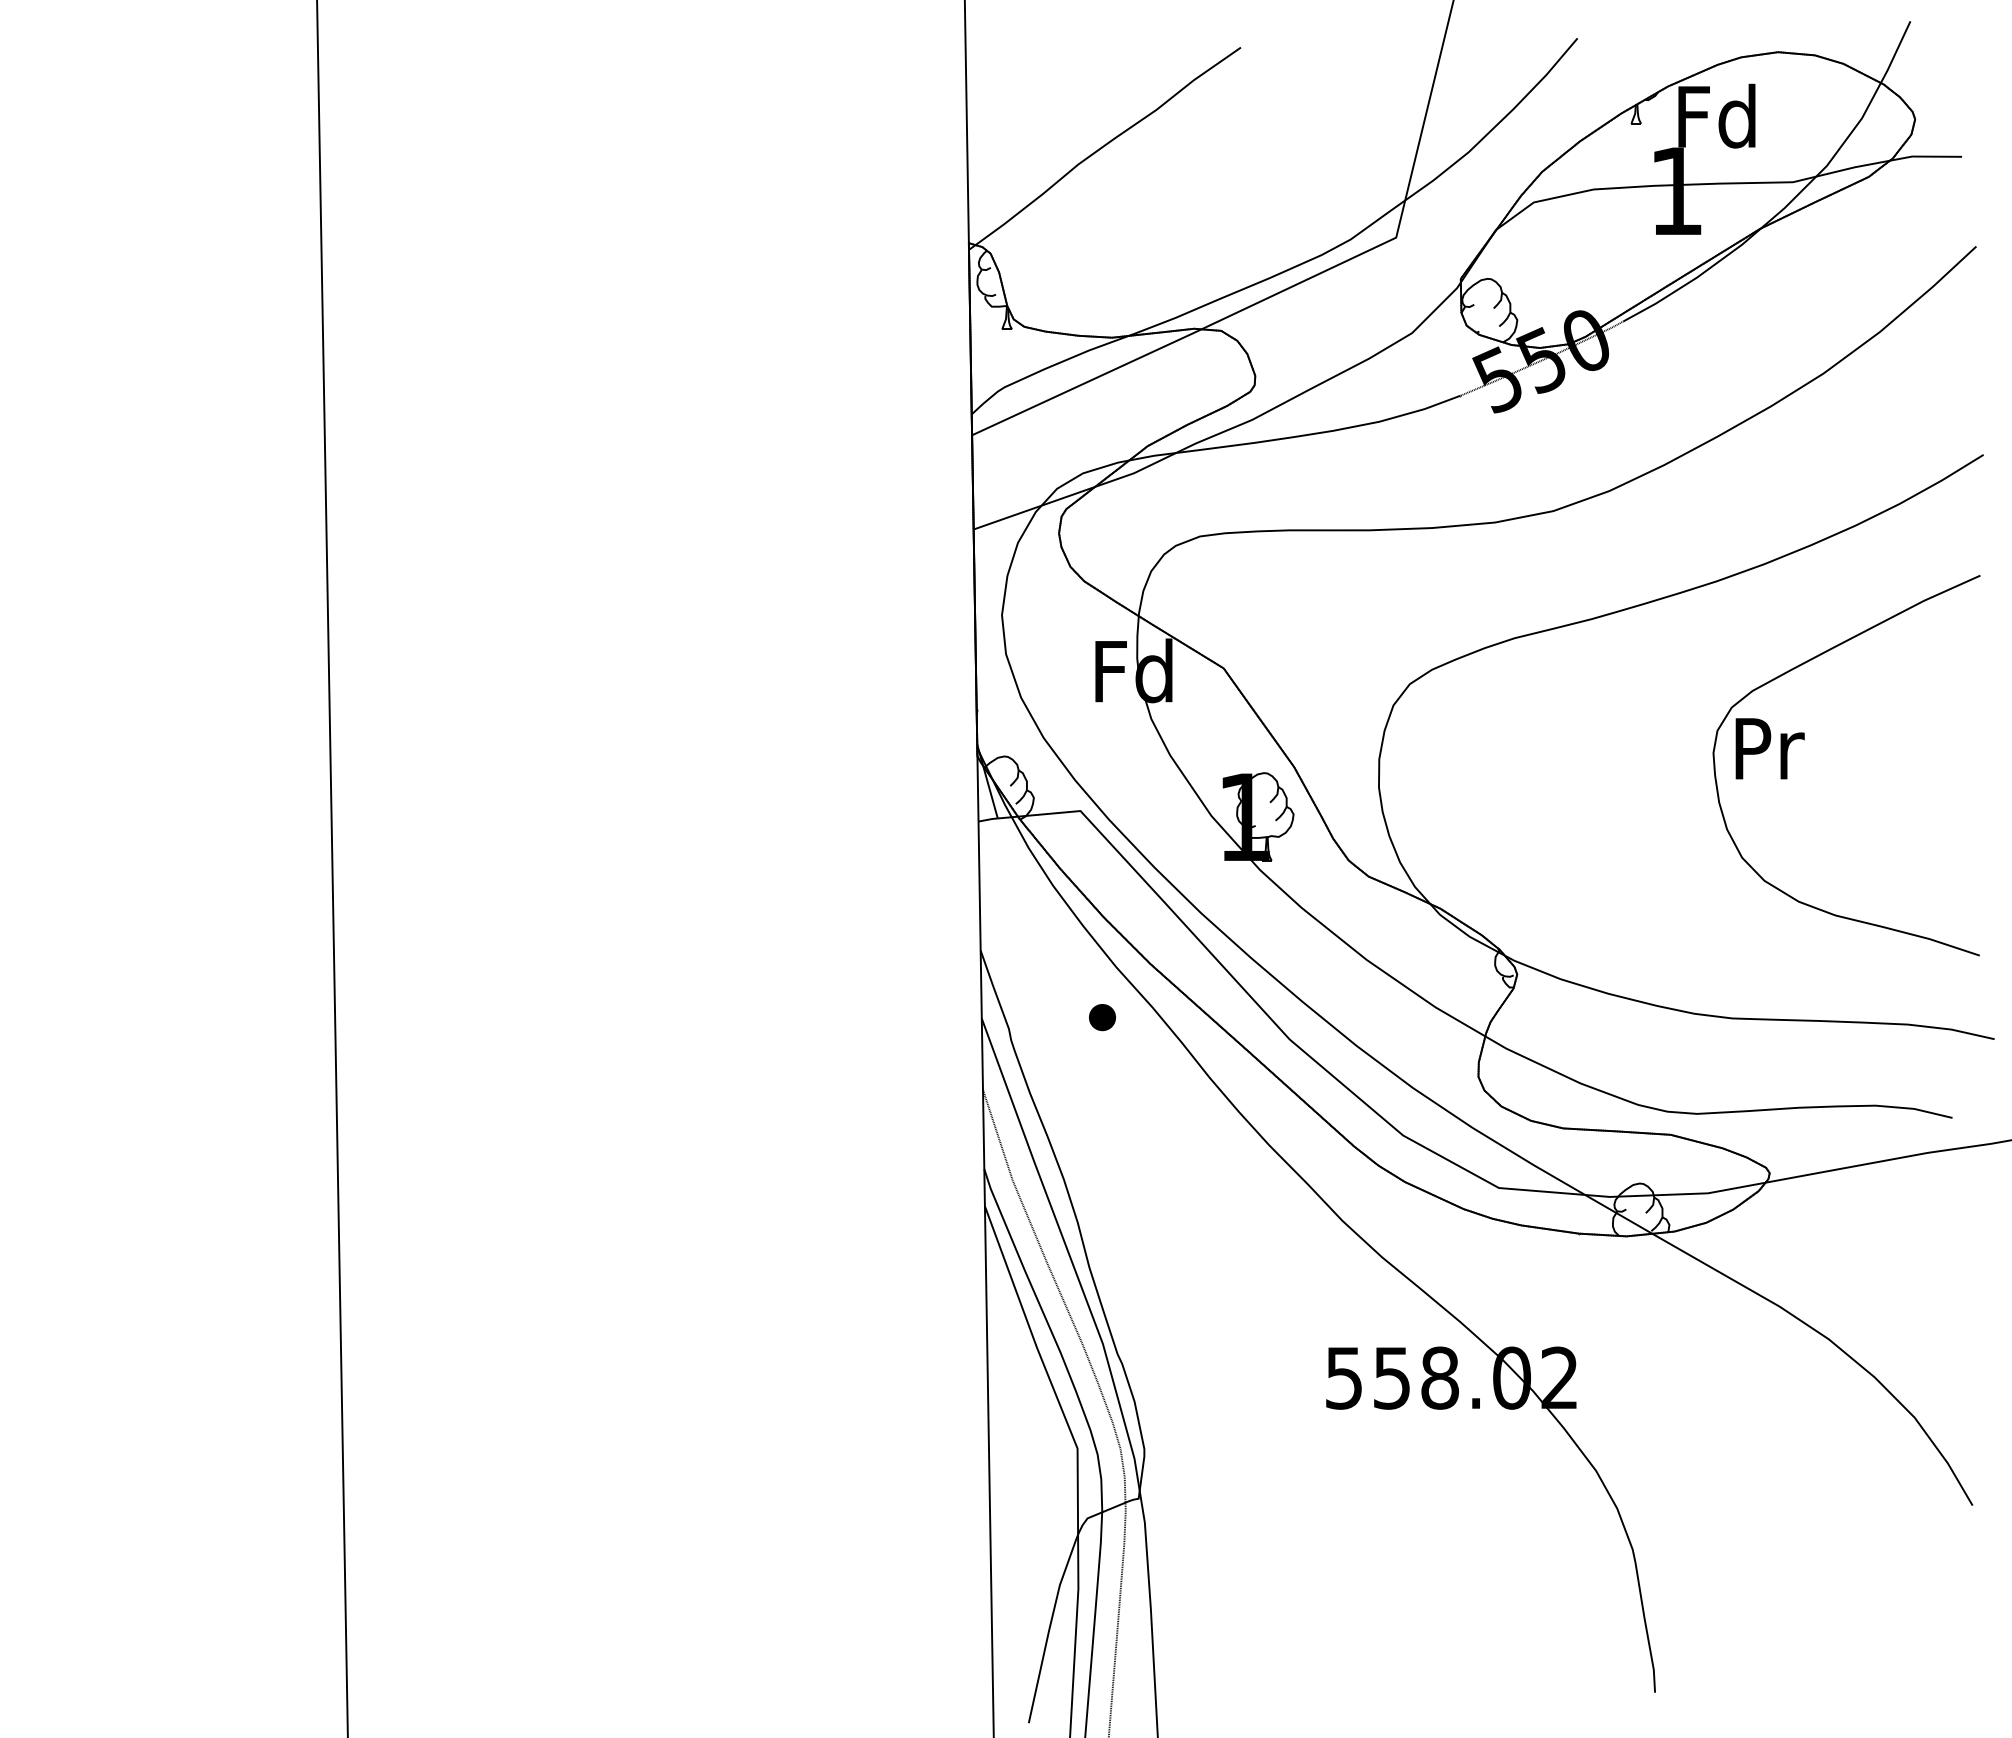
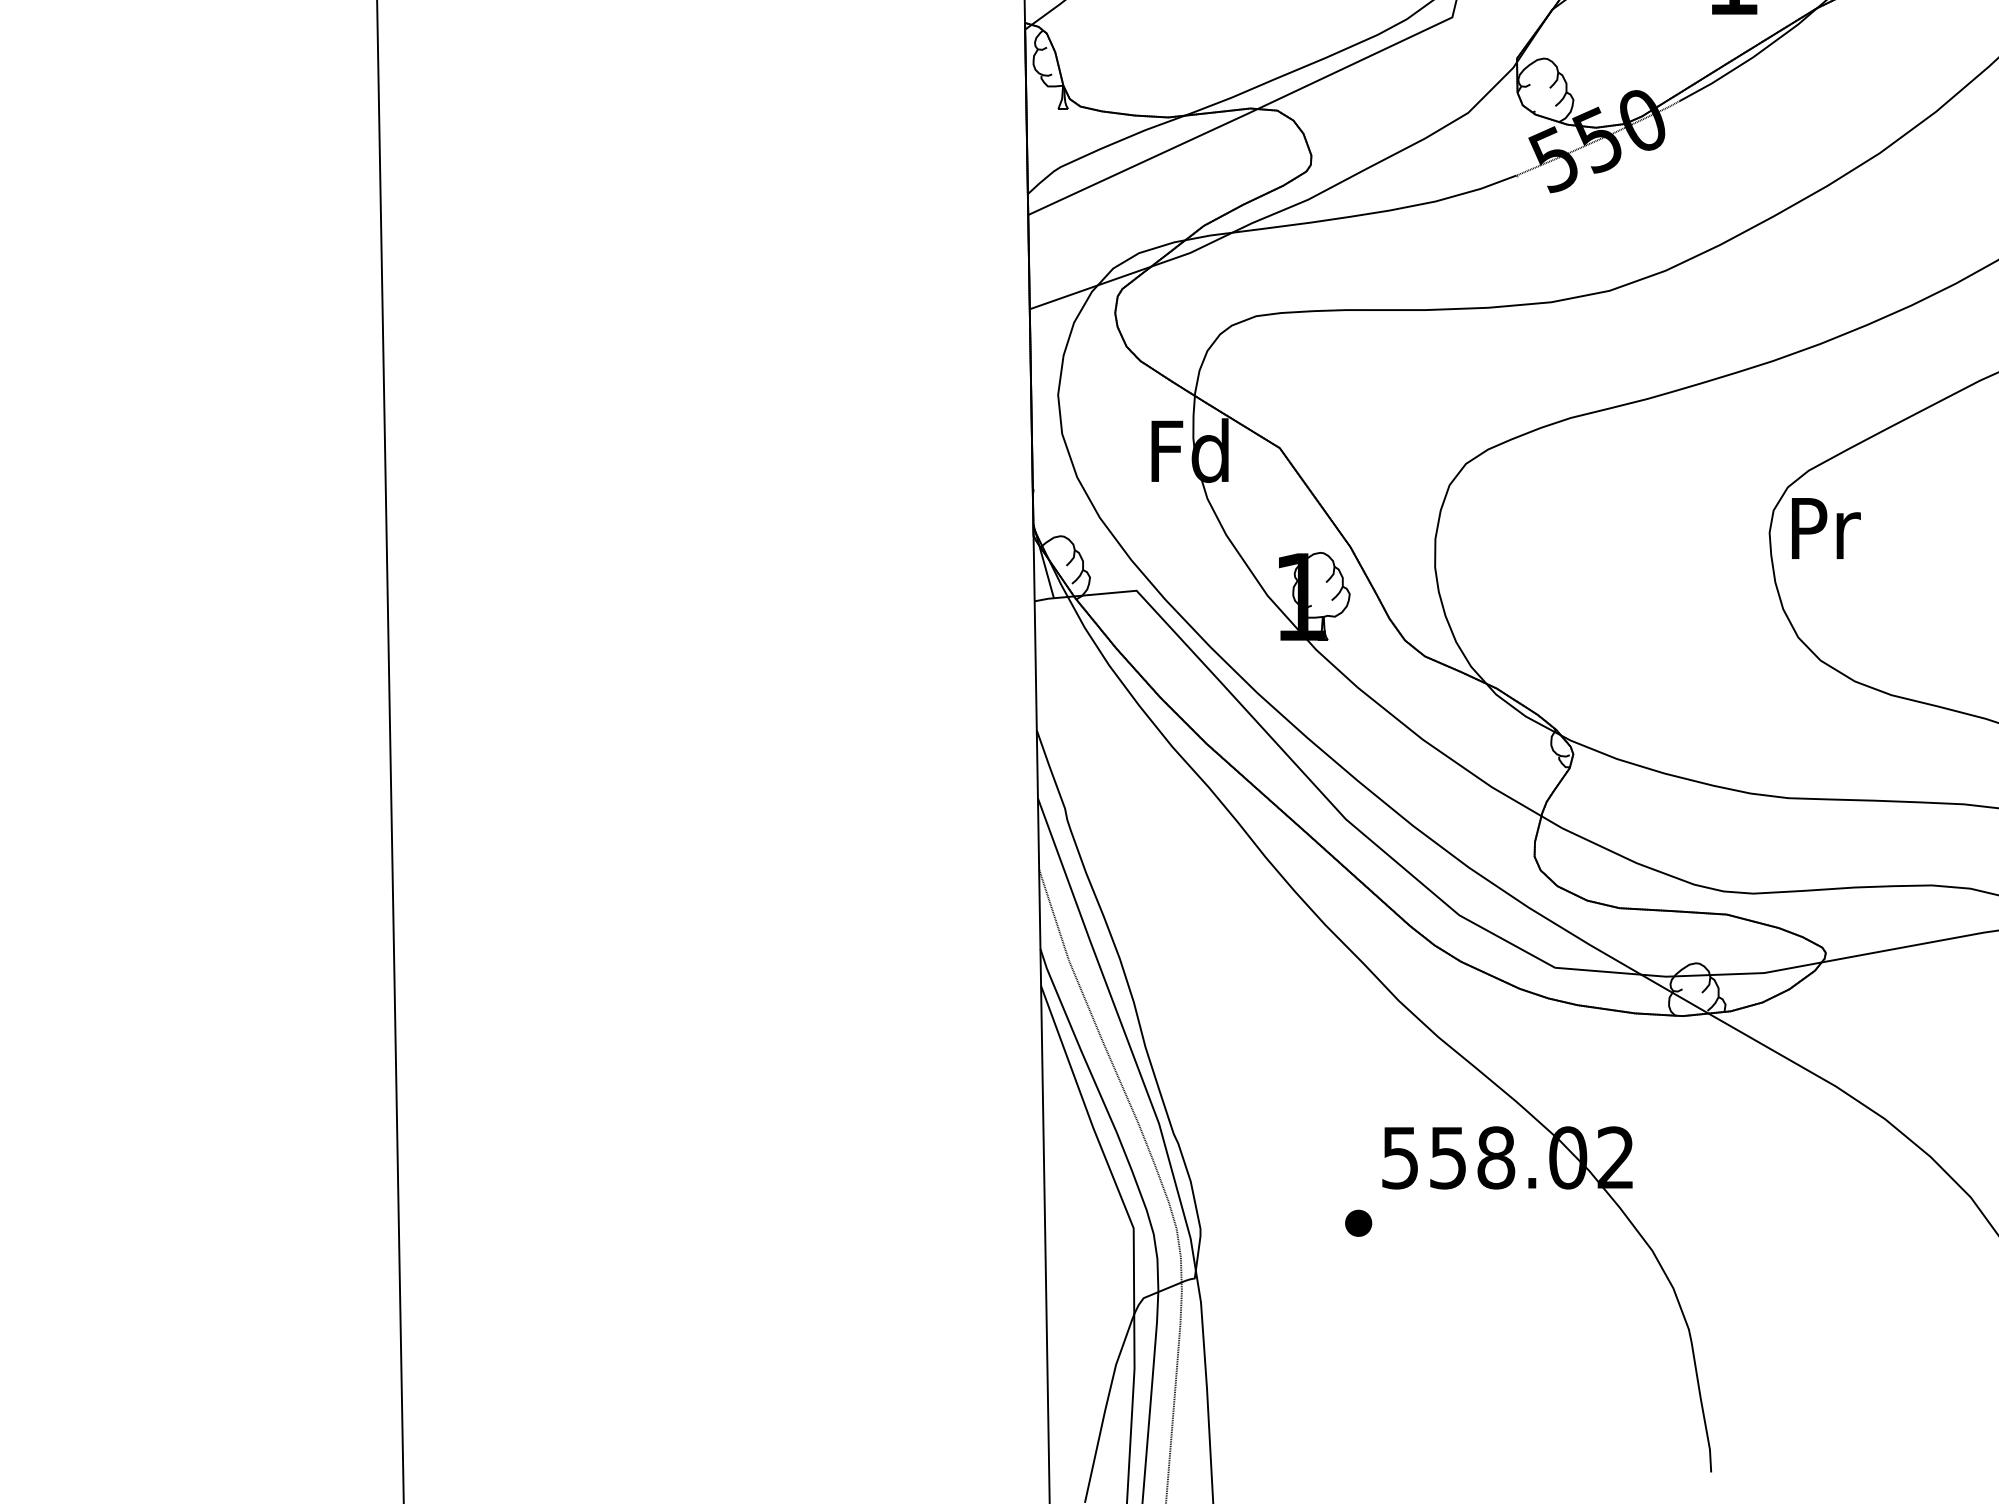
part: (1102, 1017) -> (1358, 1223), moved

